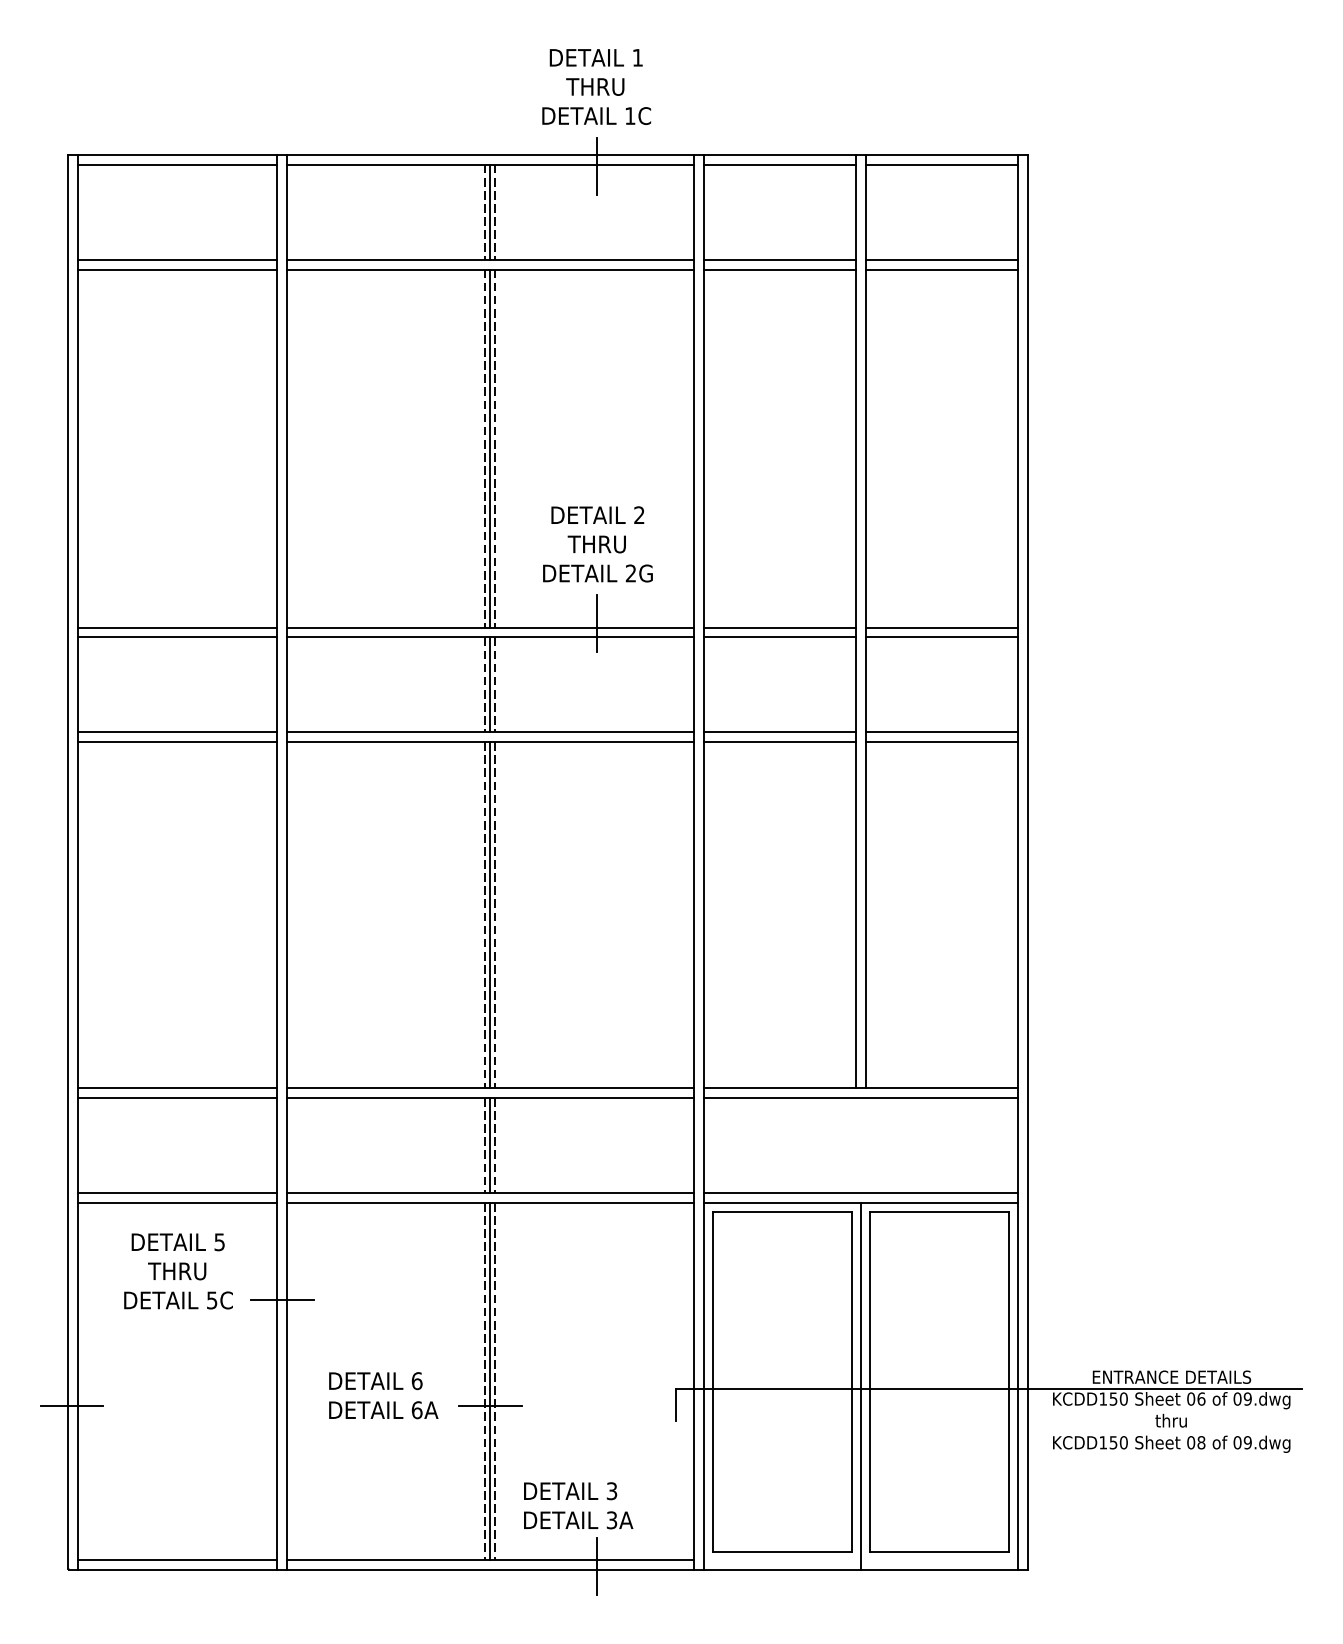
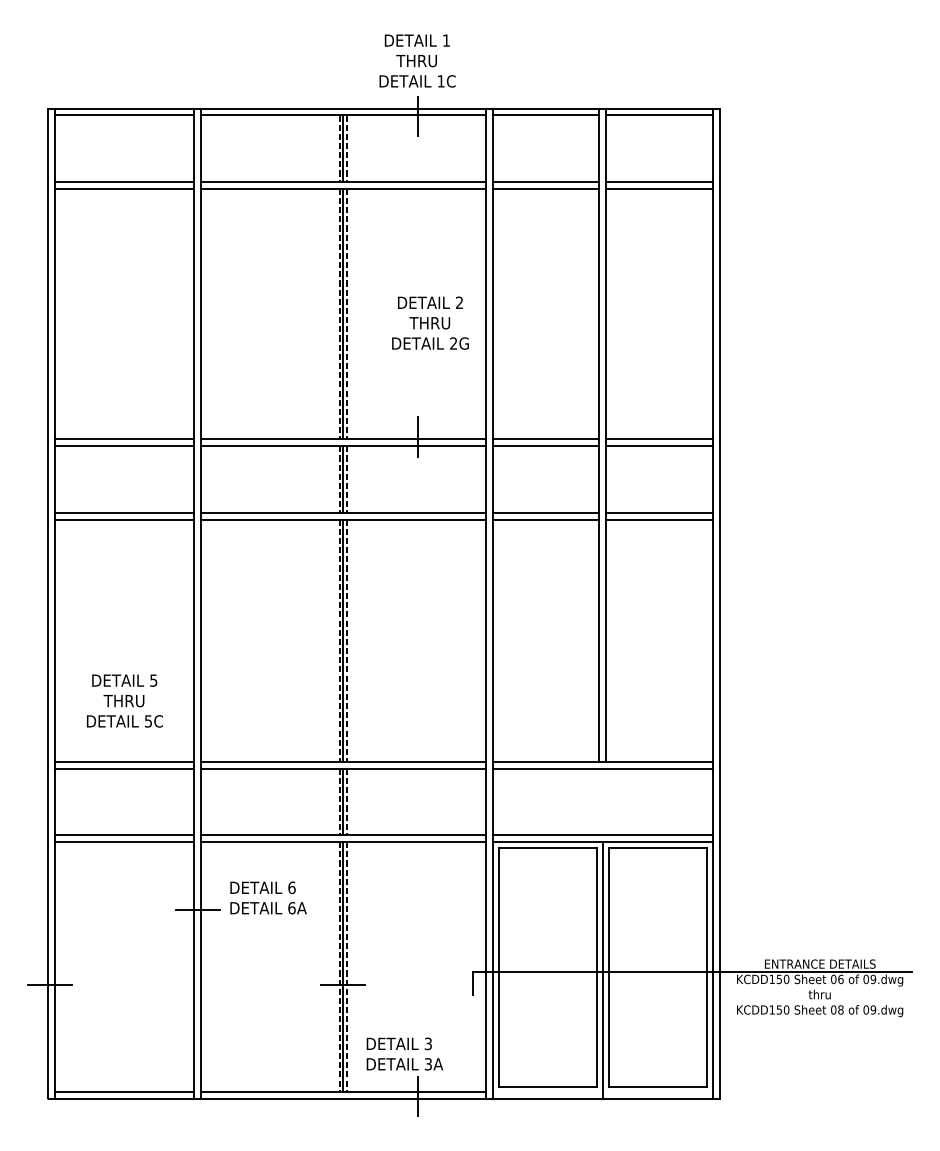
text: (597, 543) -> (430, 322), moved
text: (177, 1270) -> (124, 700), moved
text: (383, 1394) -> (268, 897), moved

